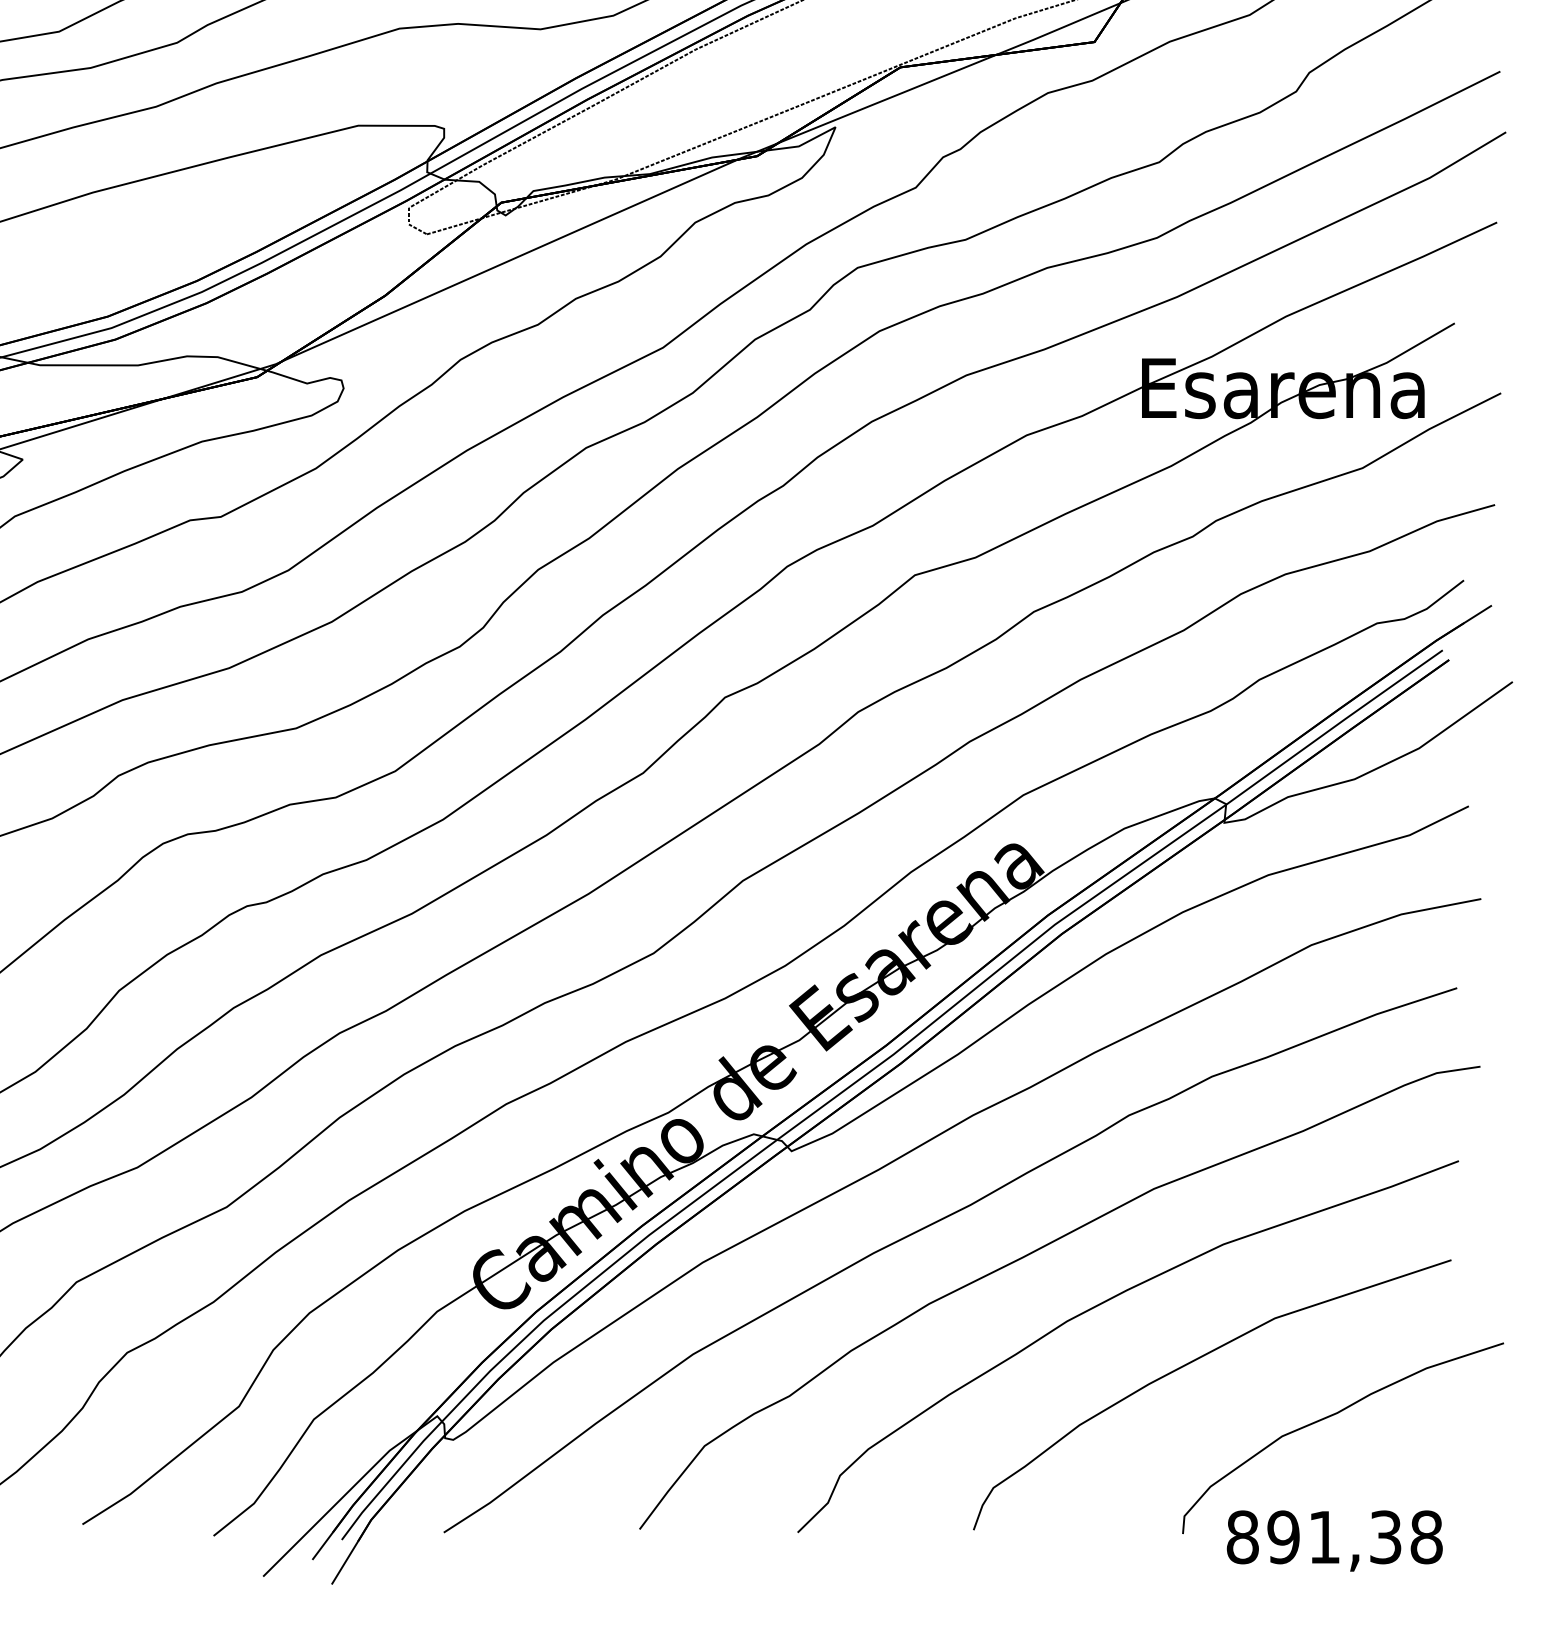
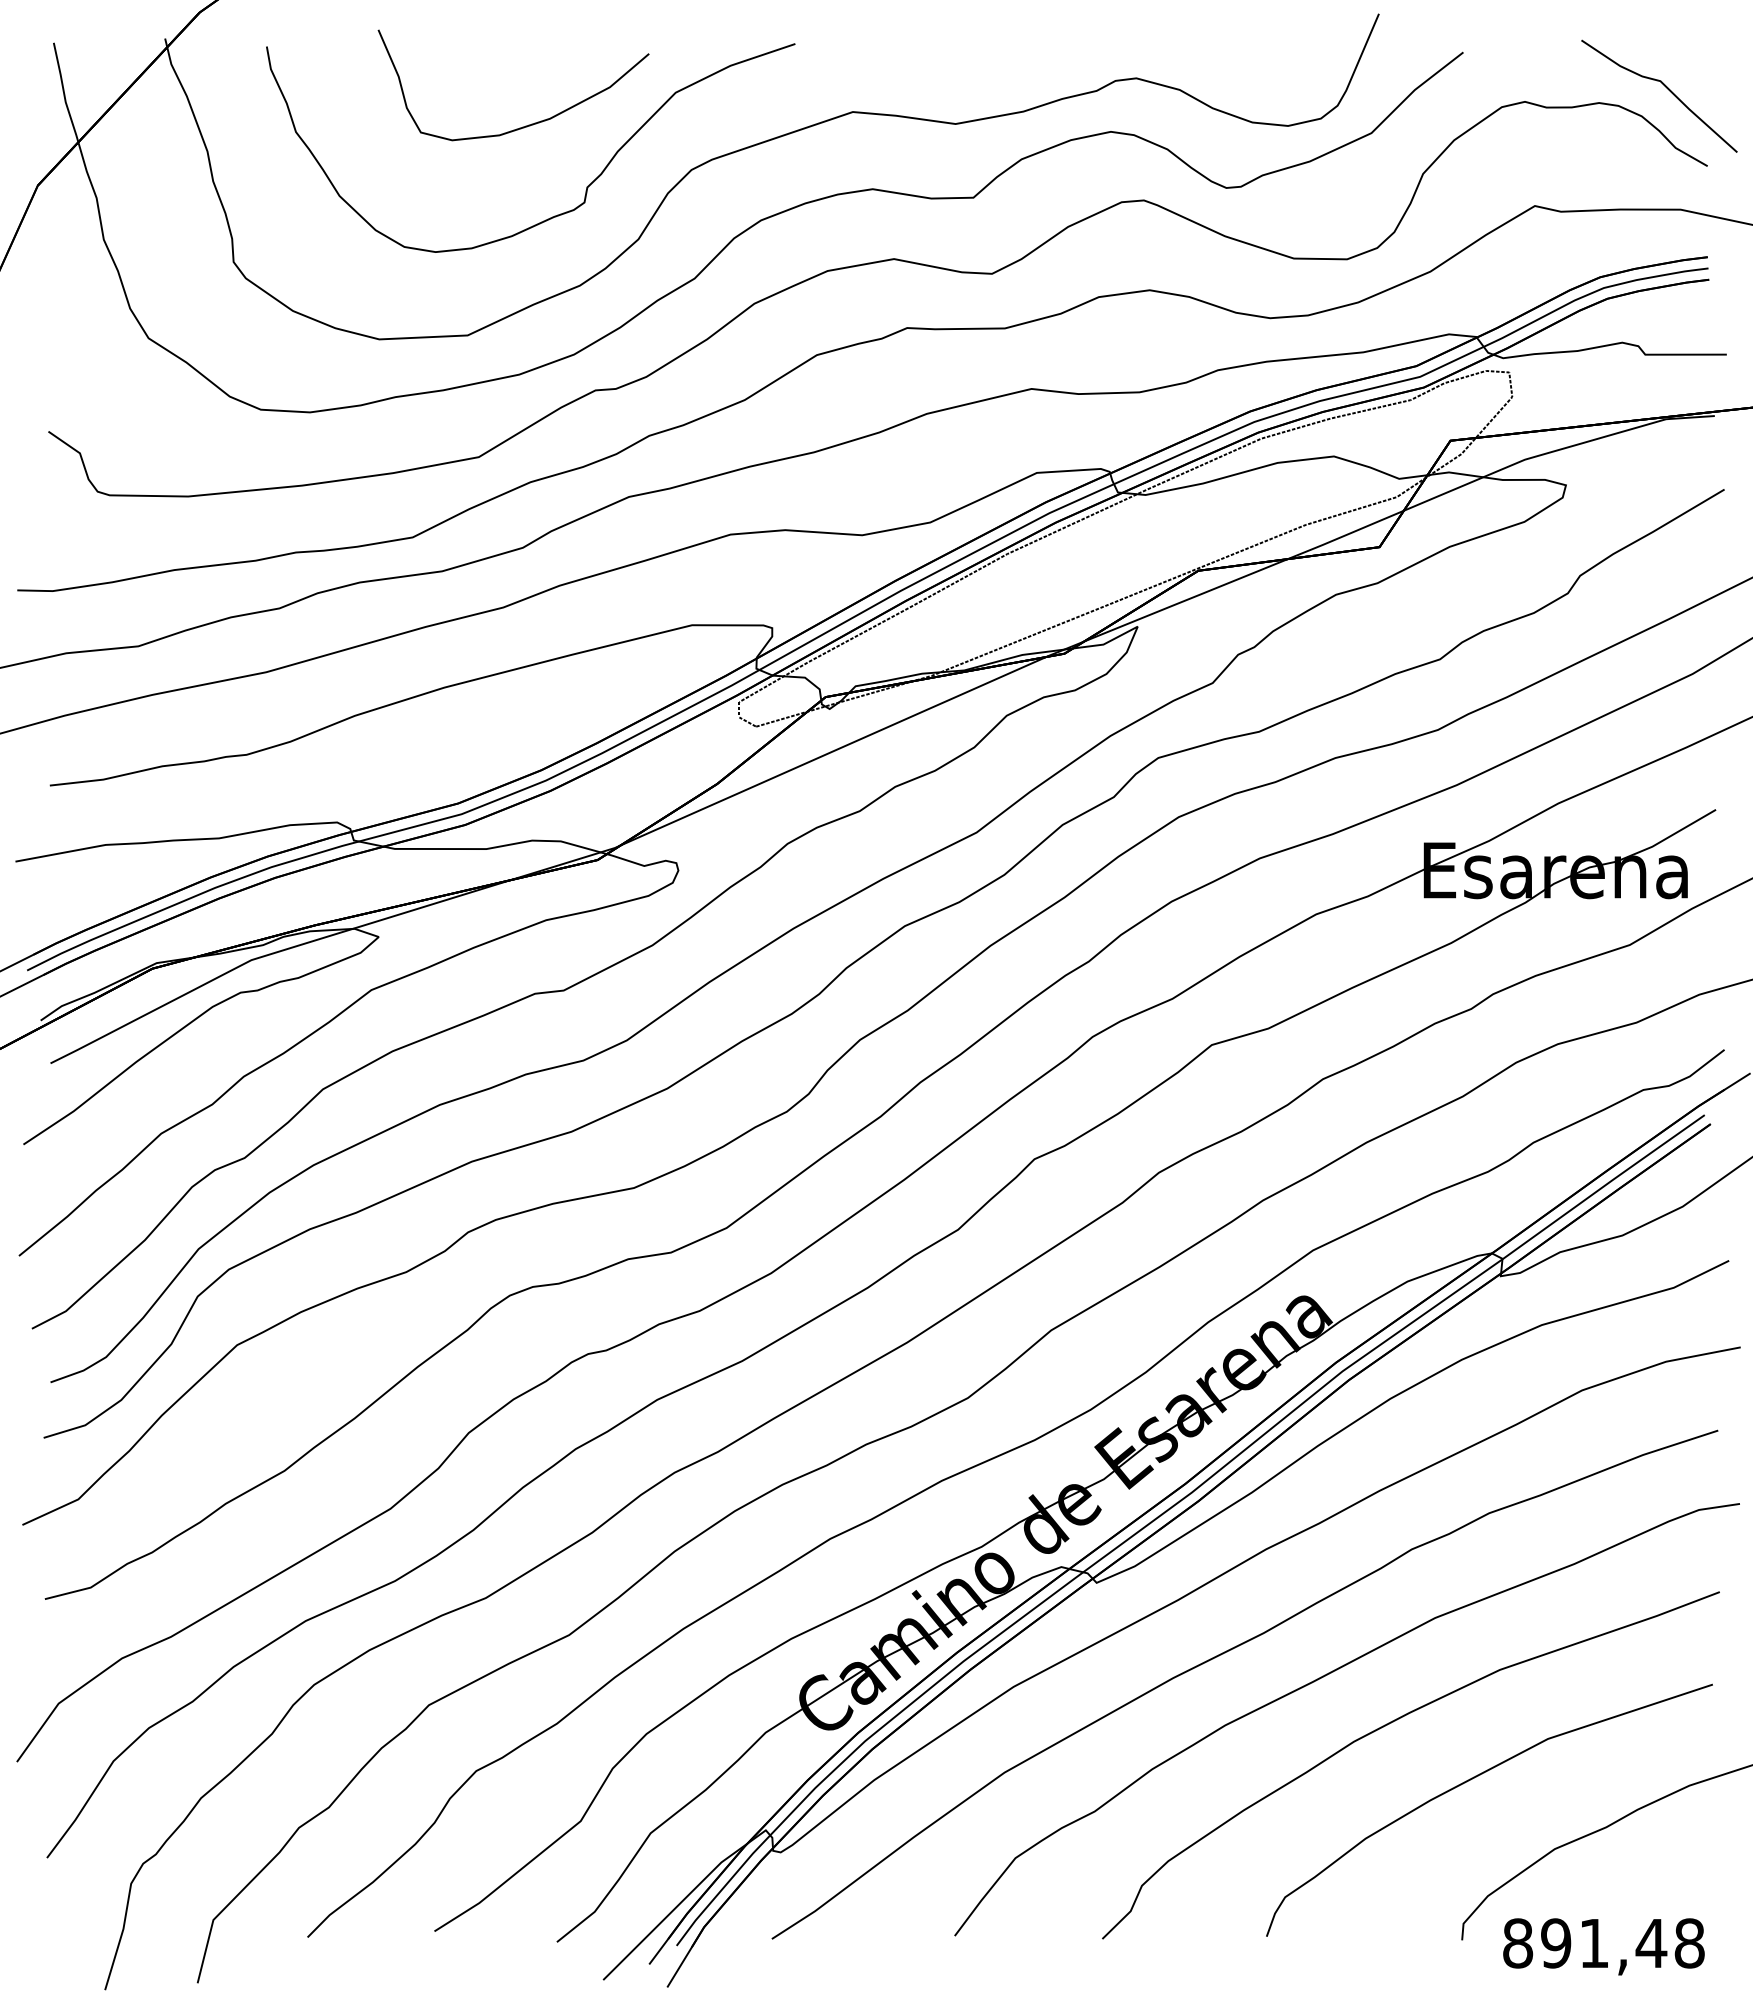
text: (1385, 1537) -> (1651, 1943), 891,38 -> 891,48

